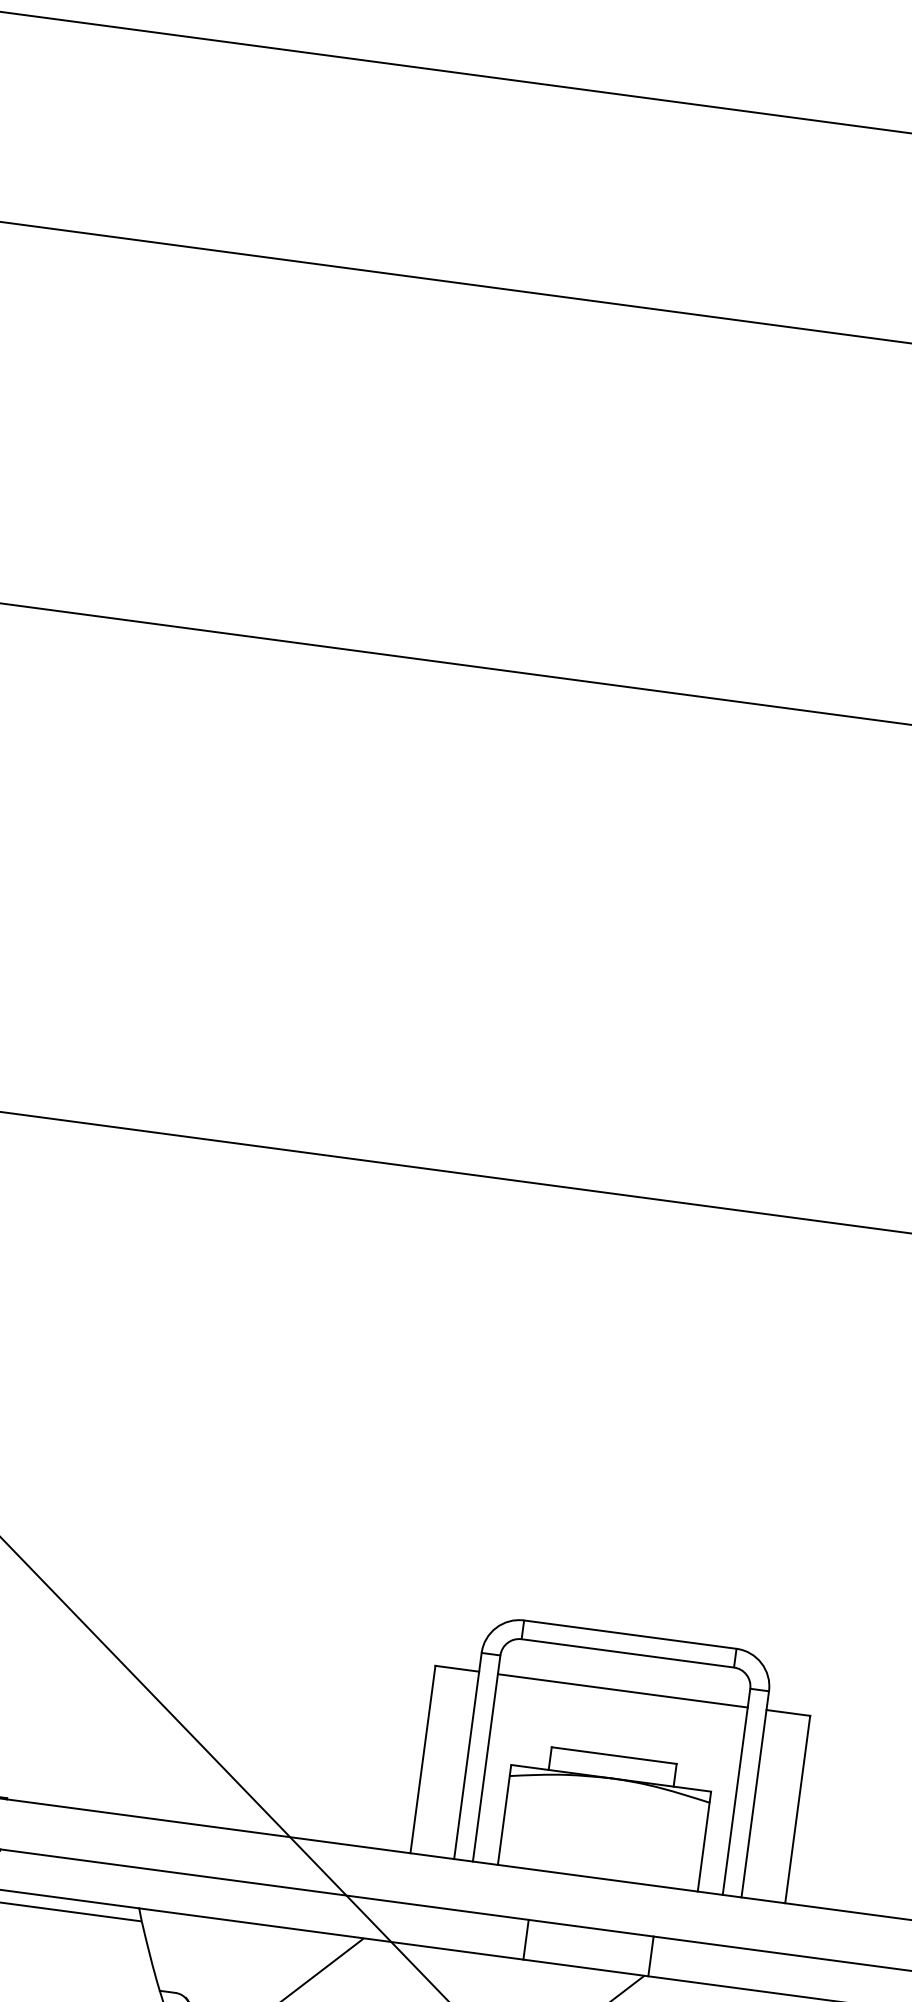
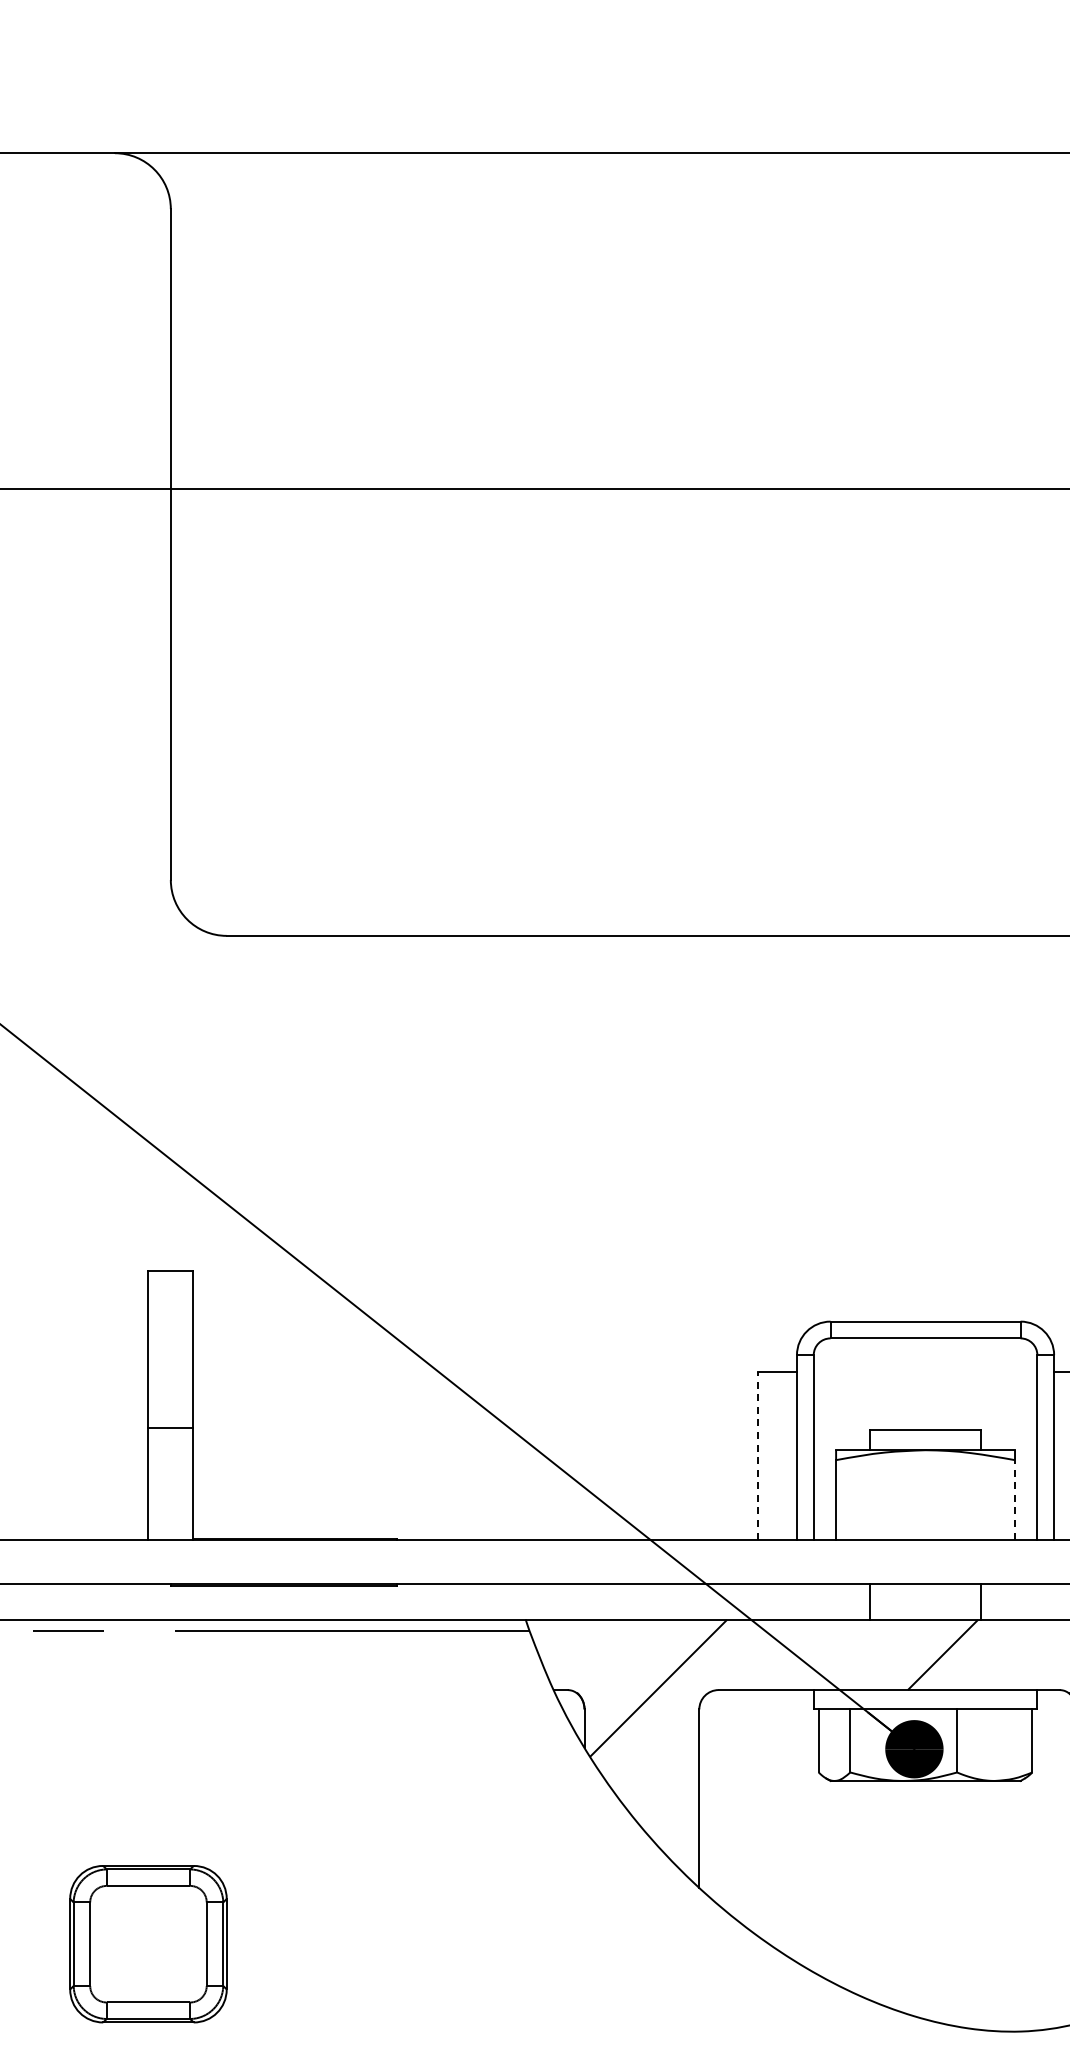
line: (622, 1690) -> (925, 1371), removed
line: (422, 1759) -> (757, 1455), solid -> dashed
line: (704, 1846) -> (1015, 1499), solid -> dashed

